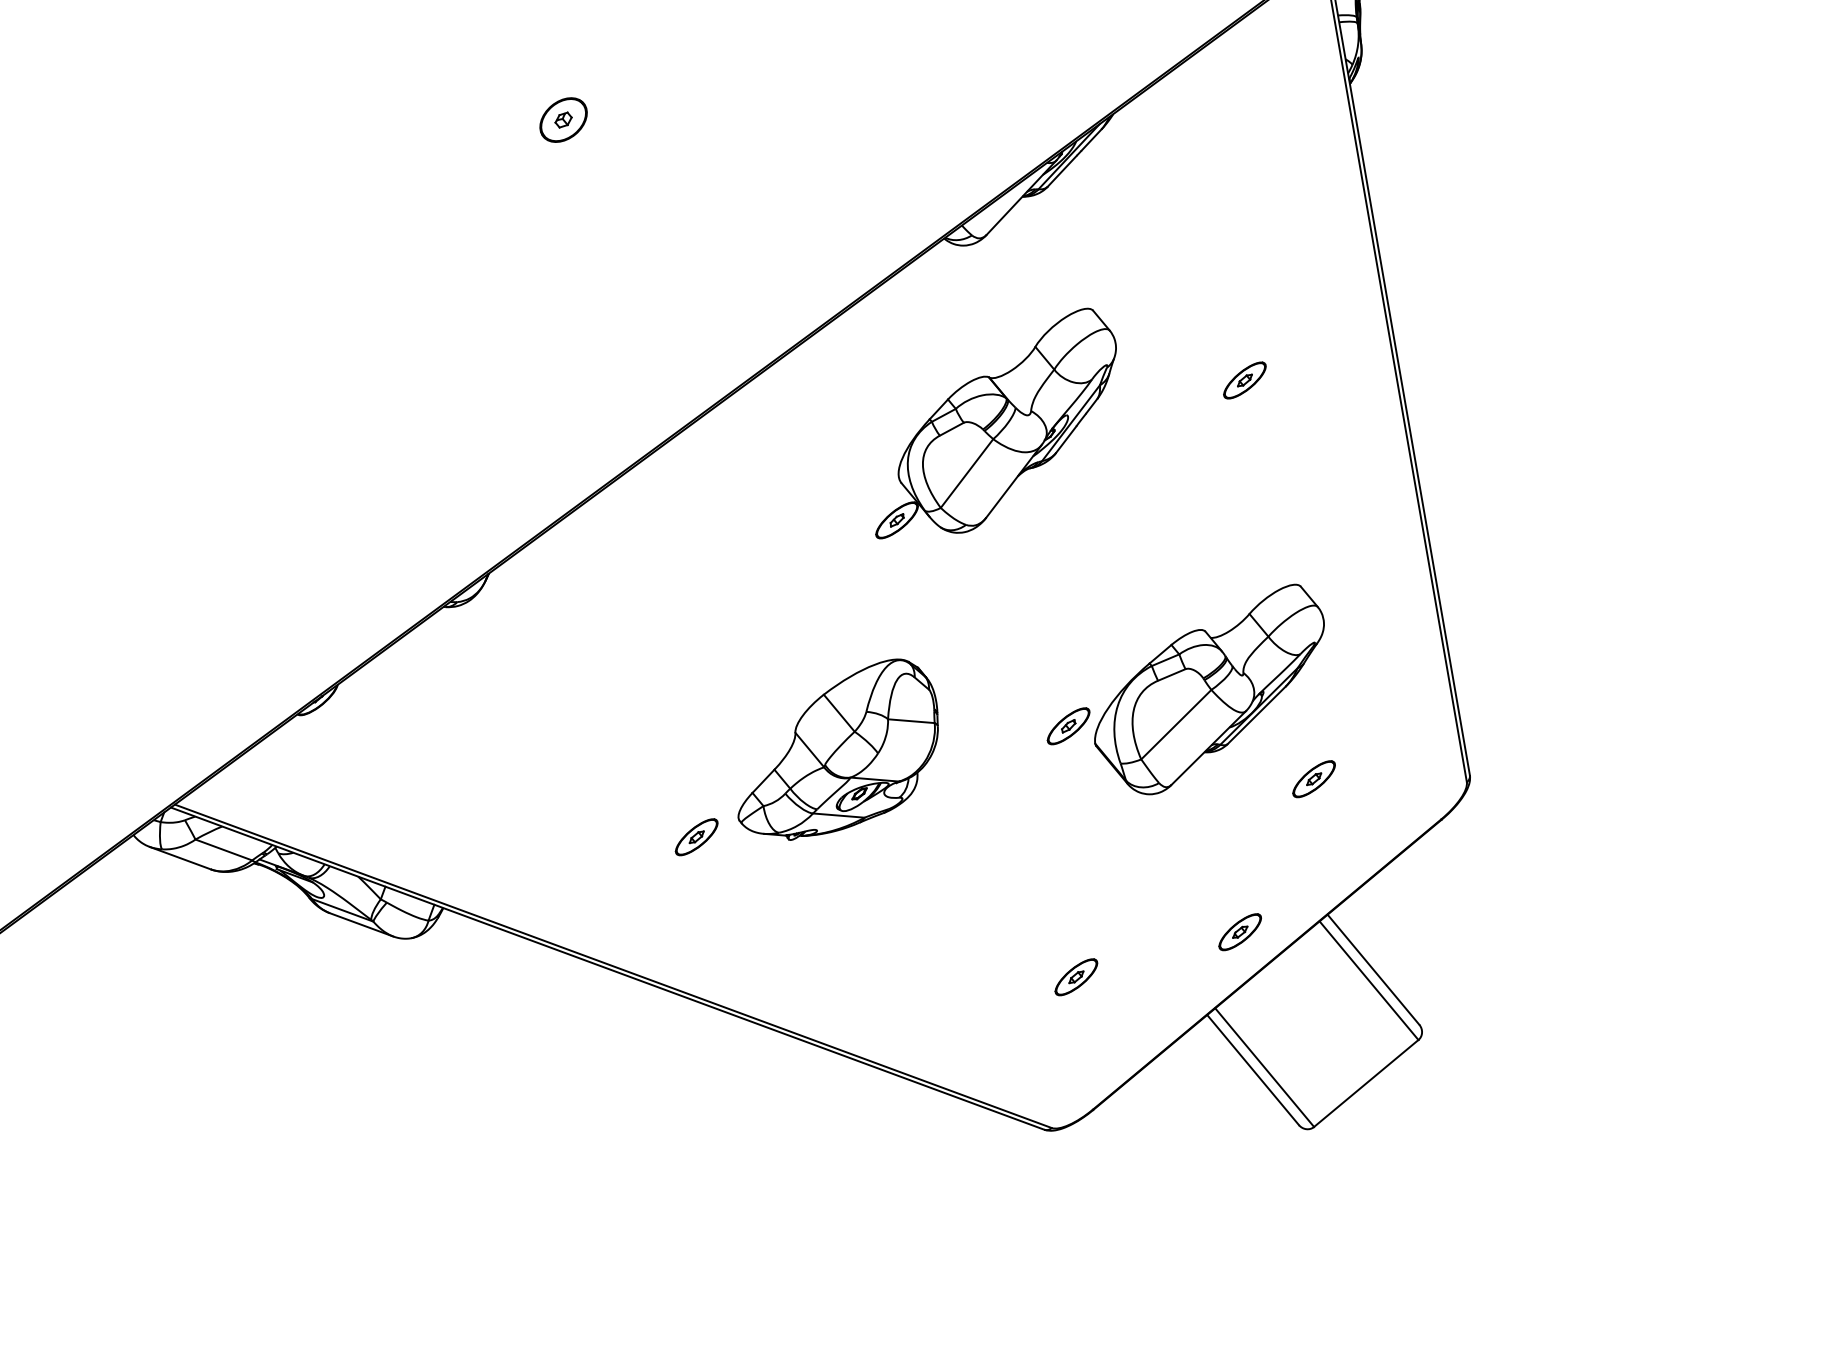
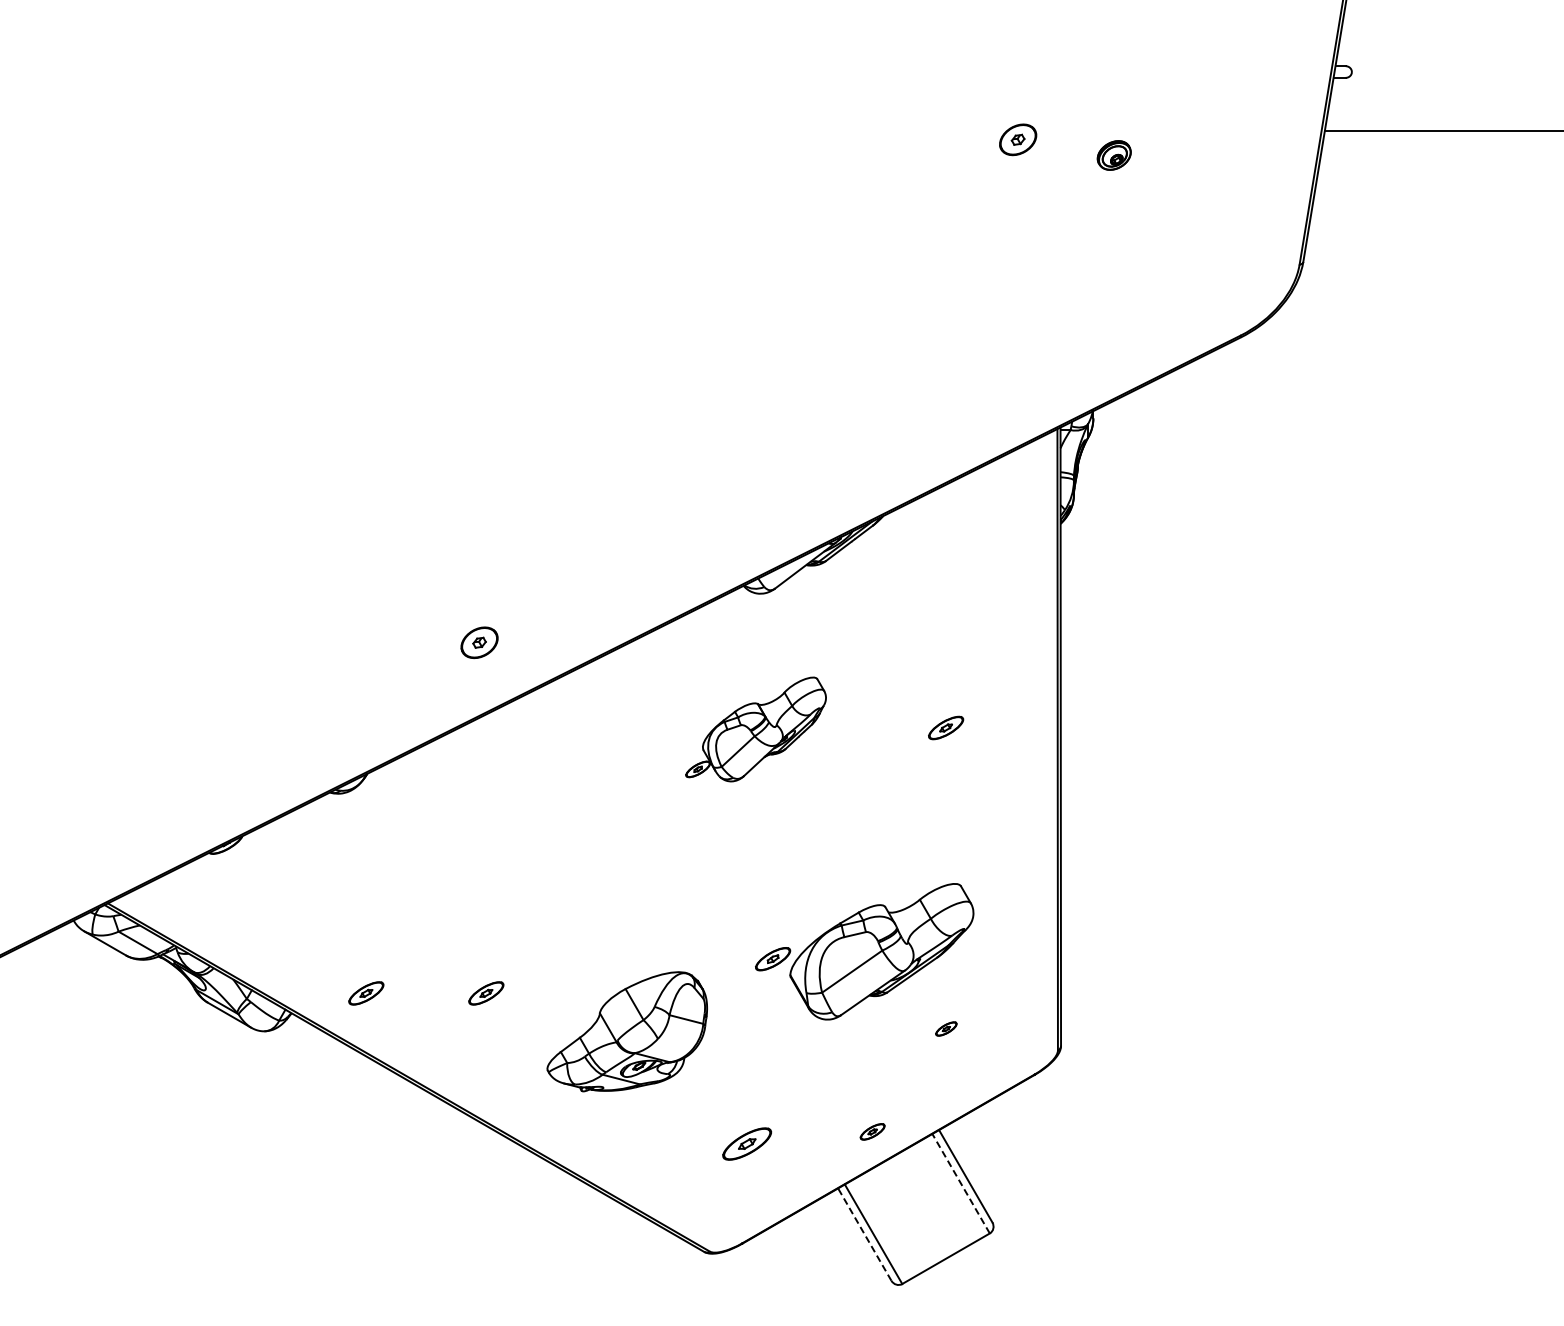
part: (563, 119) -> (479, 642), moved
part: (992, 426) -> (755, 729), size x0.7
part: (834, 750) -> (626, 1031), moved
part: (1314, 778) -> (946, 1028), size x0.6
part: (537, 864) -> (366, 993), added
part: (1239, 931) -> (872, 1131), size x0.7
part: (1075, 977) -> (746, 1144), size x1.4
line: (1368, 980) -> (960, 1183), solid -> dashed
line: (1252, 1070) -> (864, 1234), solid -> dashed

